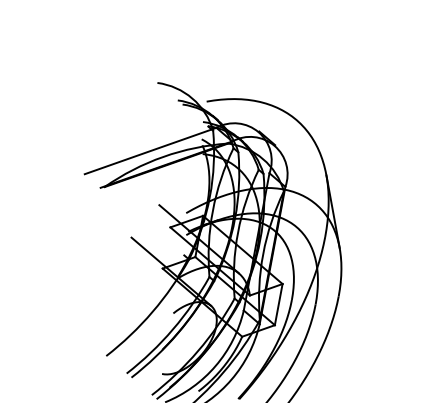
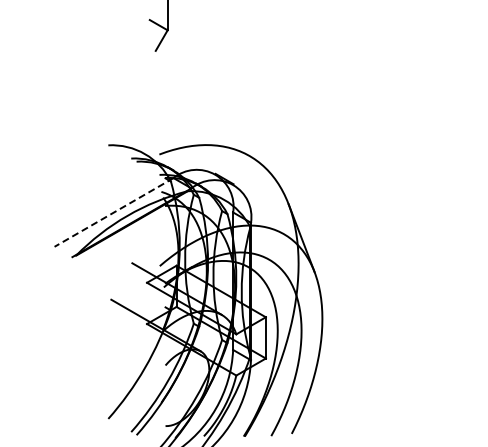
line: (151, 151) -> (114, 212), solid -> dashed

